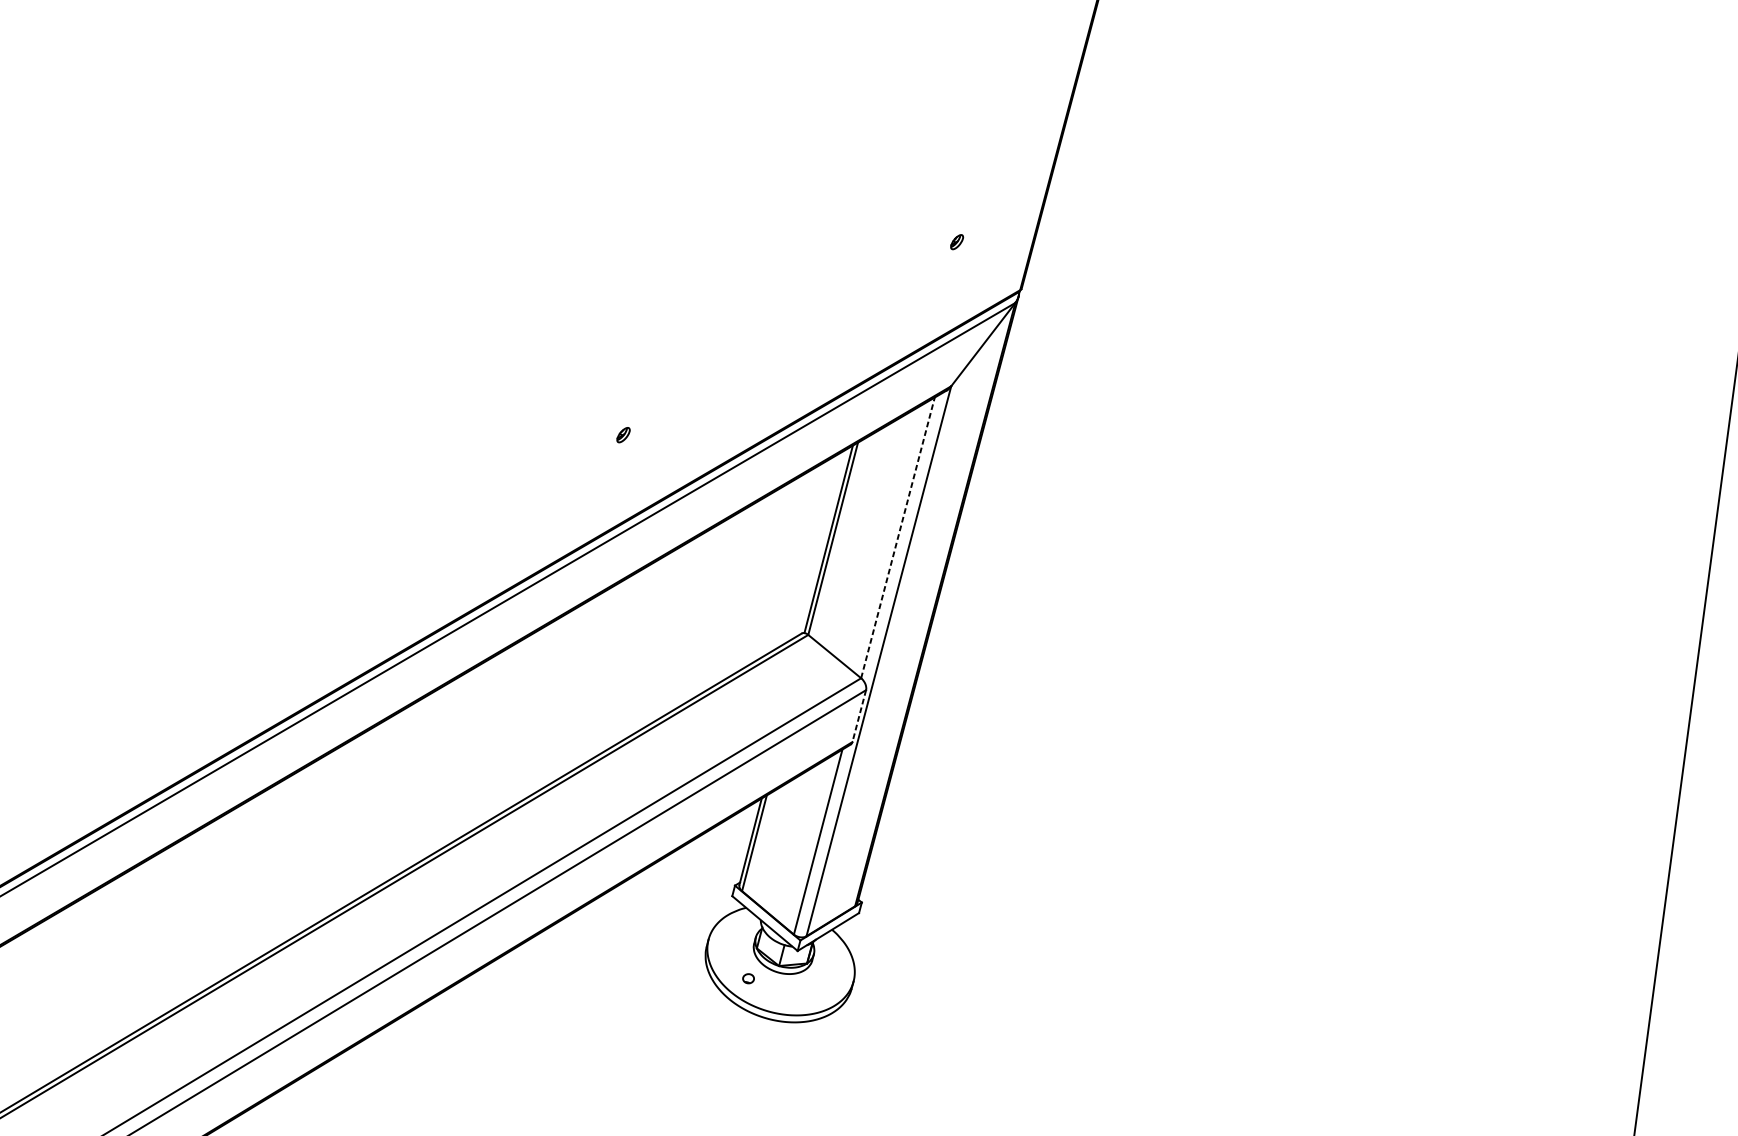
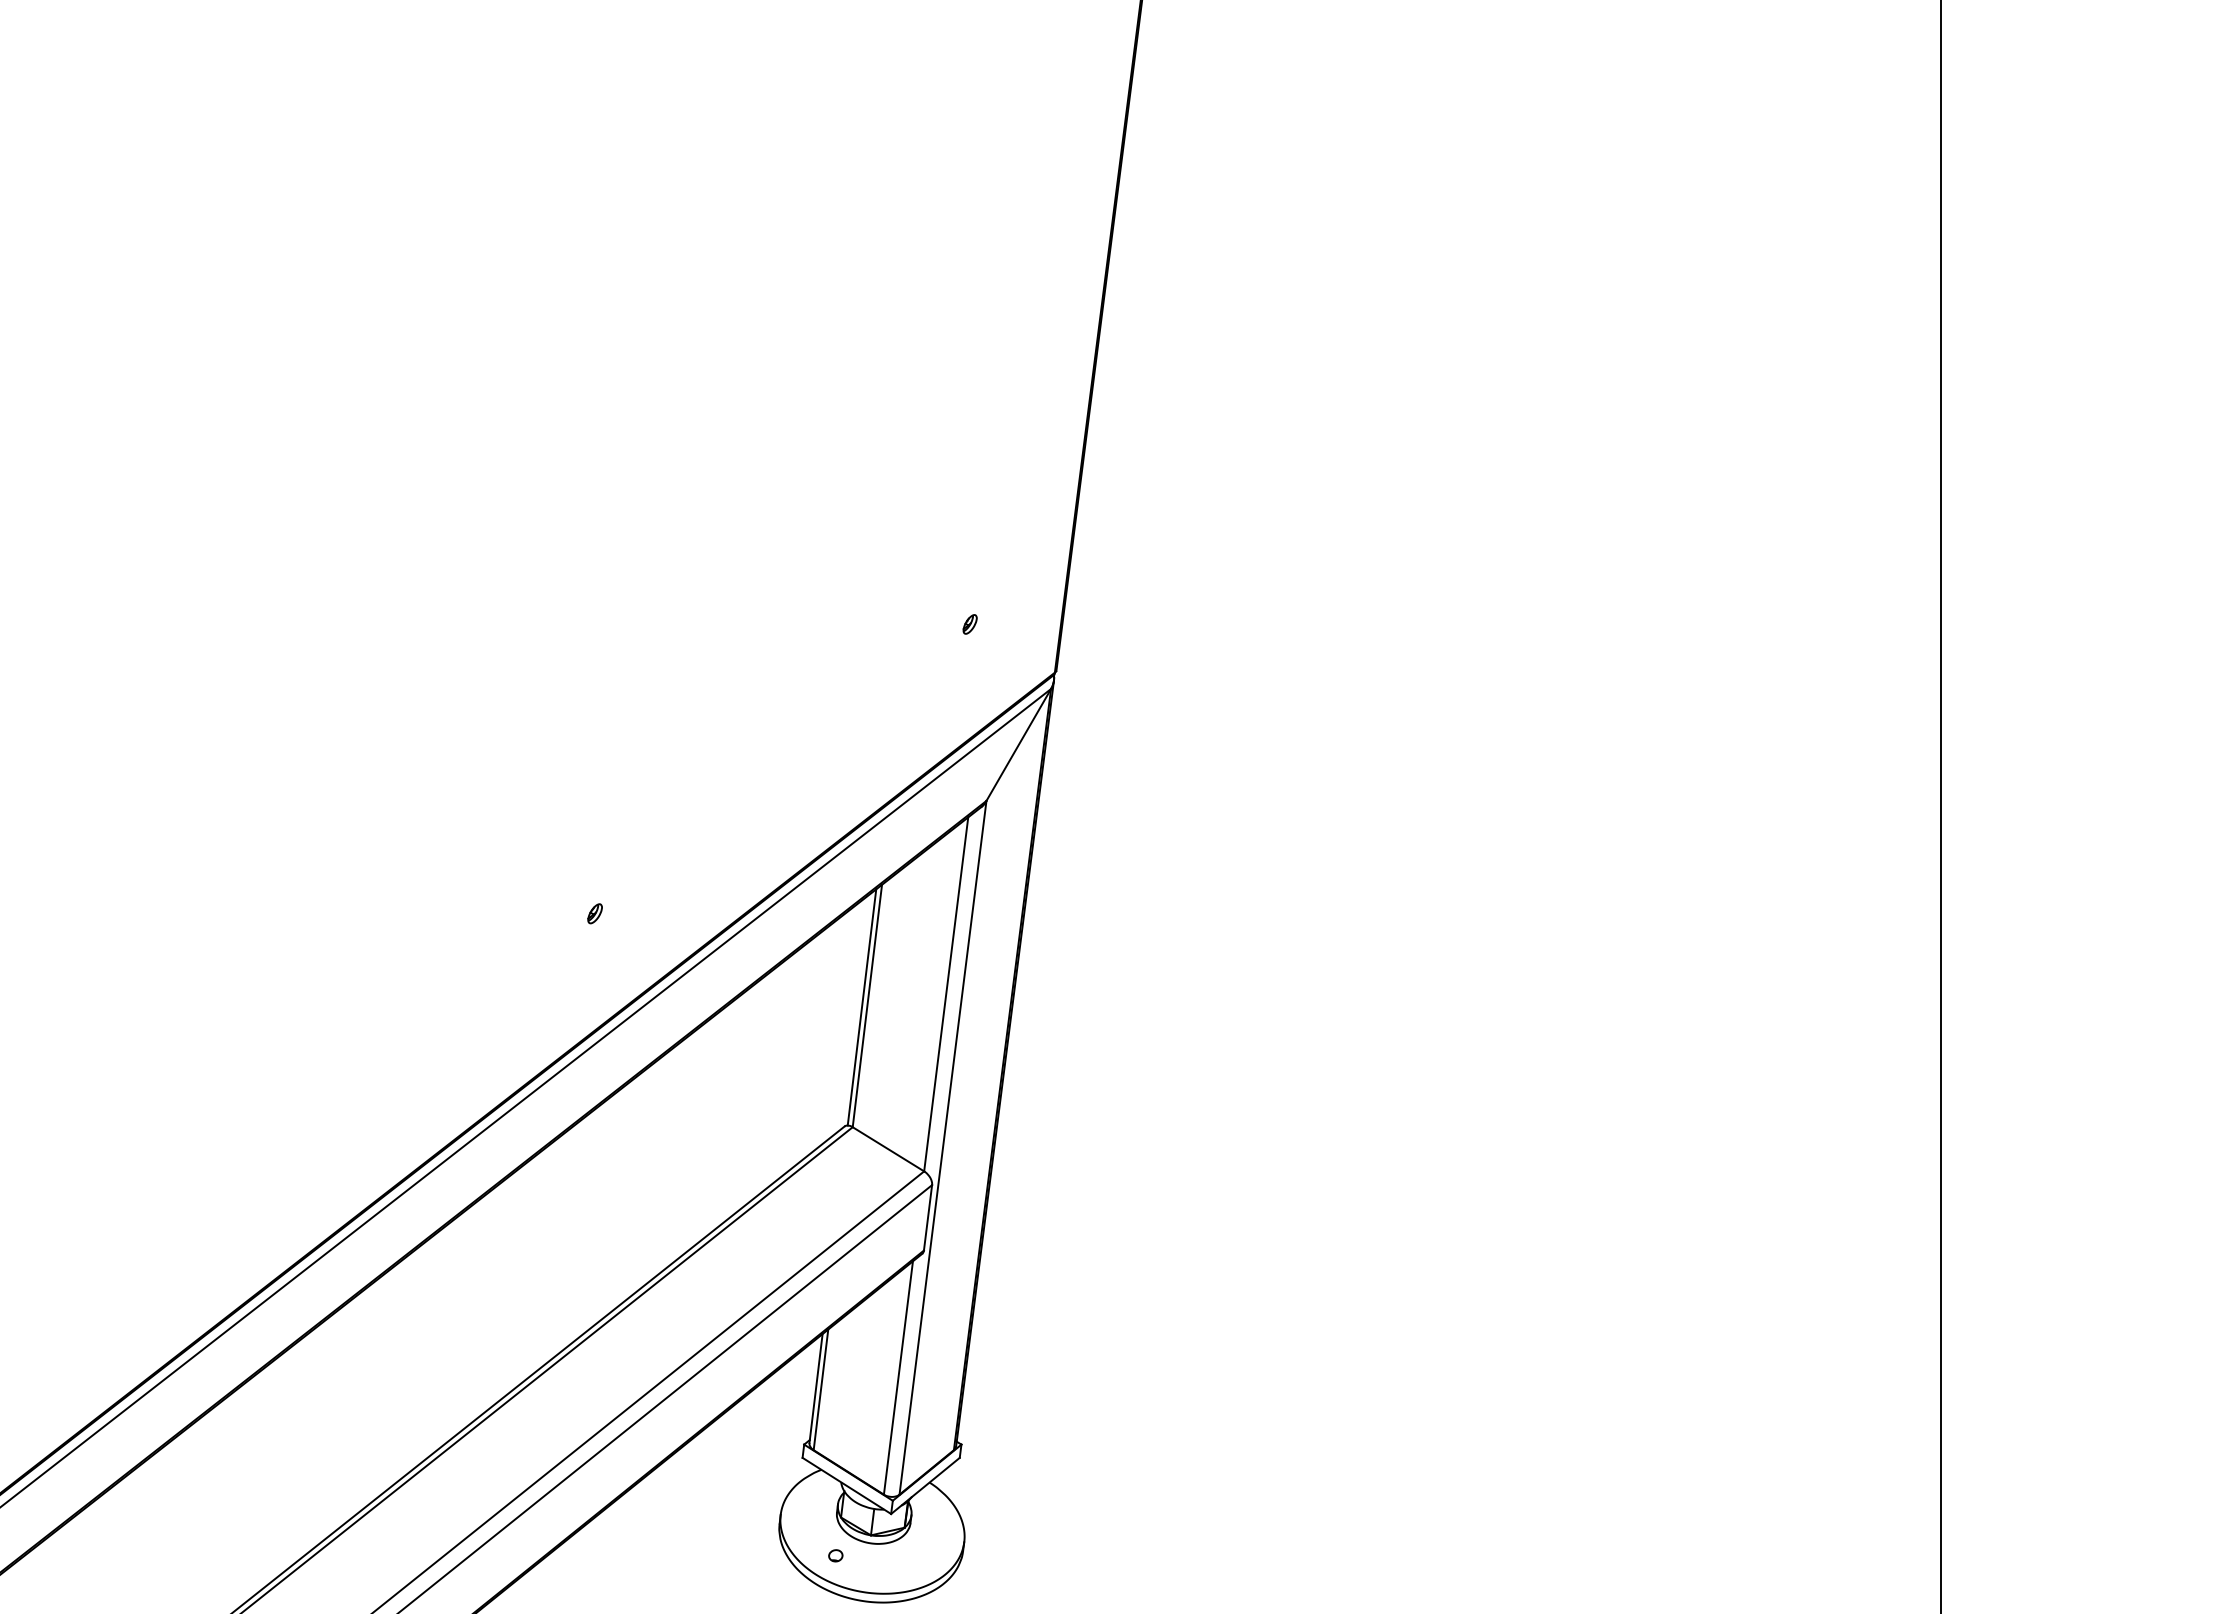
line: (898, 537) -> (946, 993), dashed -> solid
line: (859, 715) -> (928, 1217), dashed -> solid

